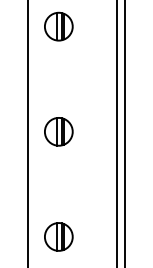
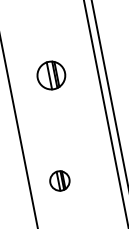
part: (58, 131) -> (50, 75), moved
part: (58, 236) -> (59, 180), size x0.7

